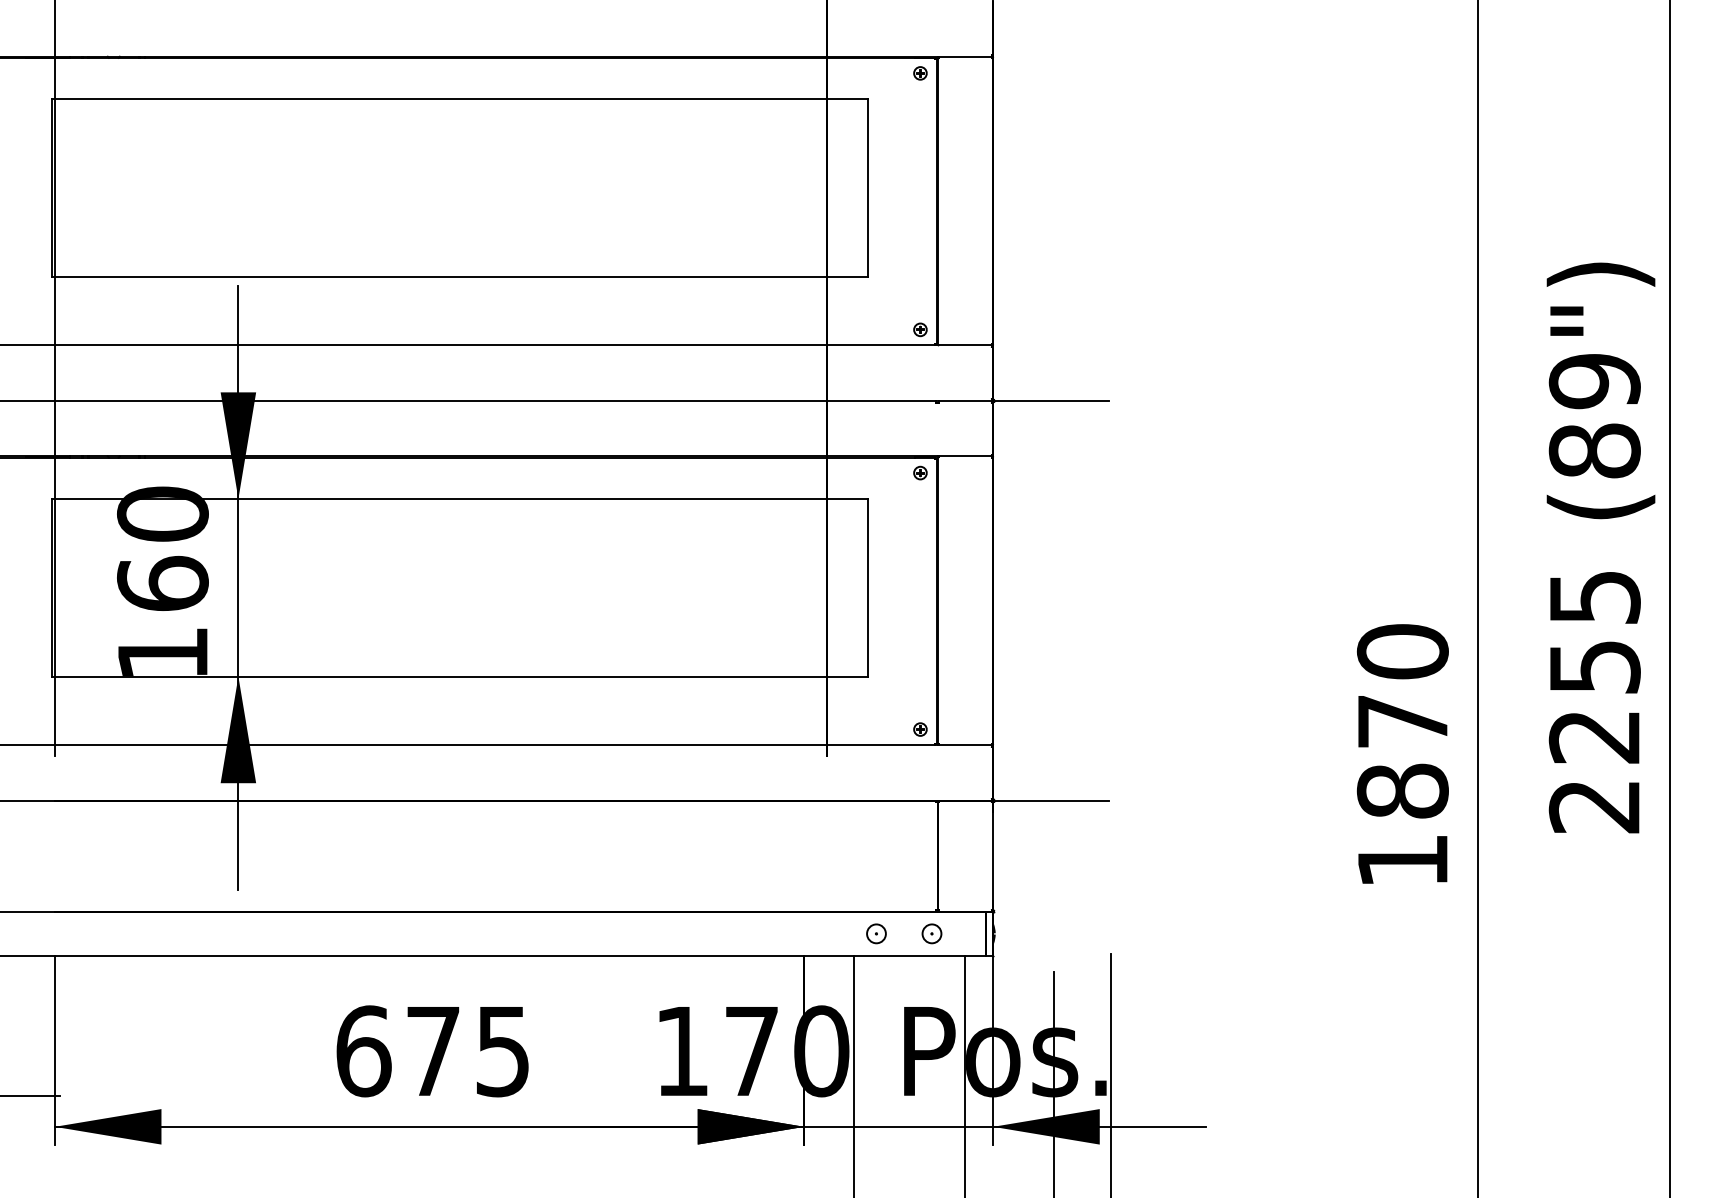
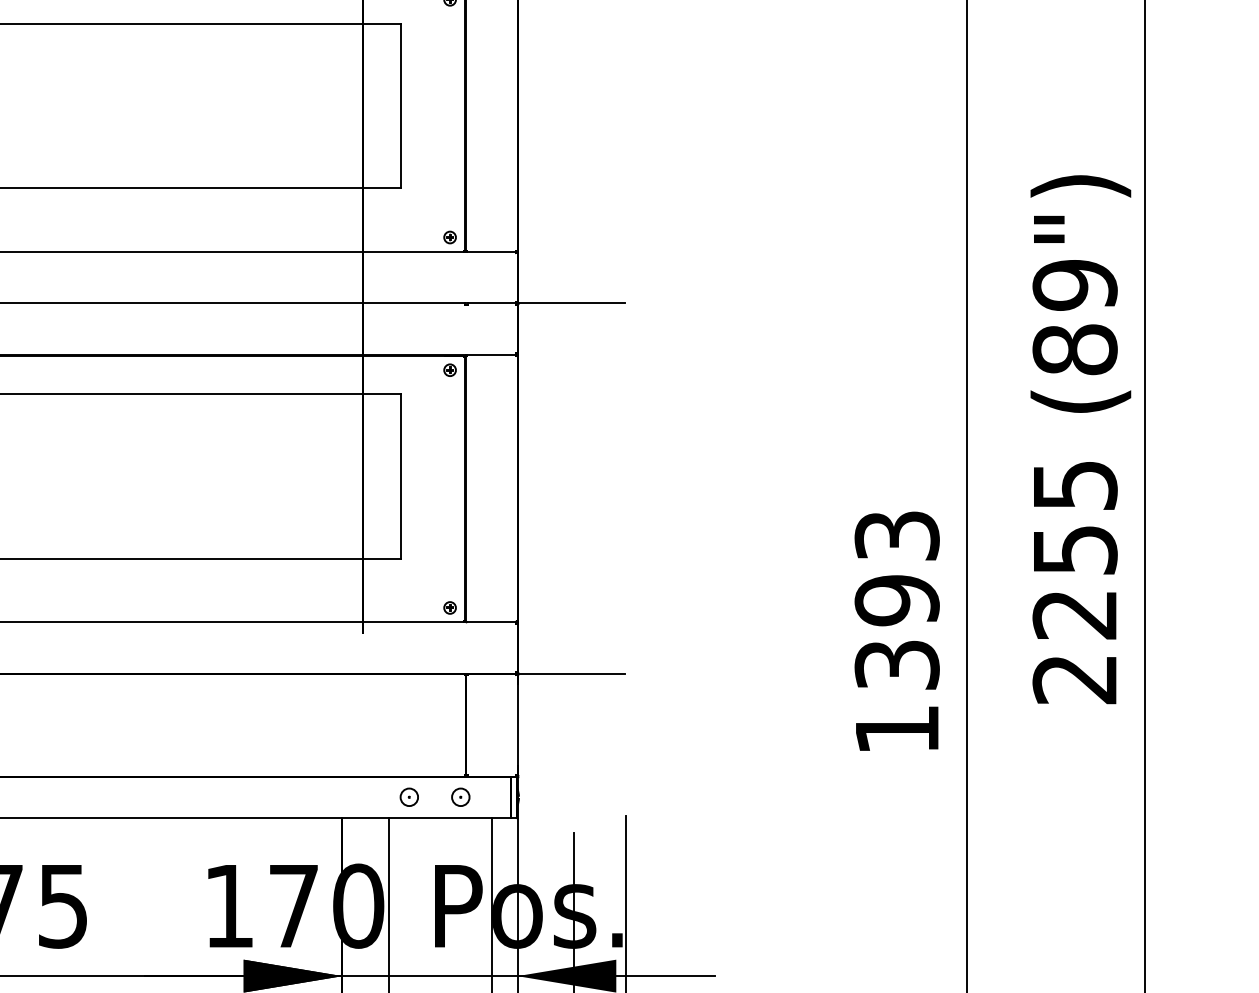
text: (1402, 721) -> (896, 600), 1870 -> 1393

